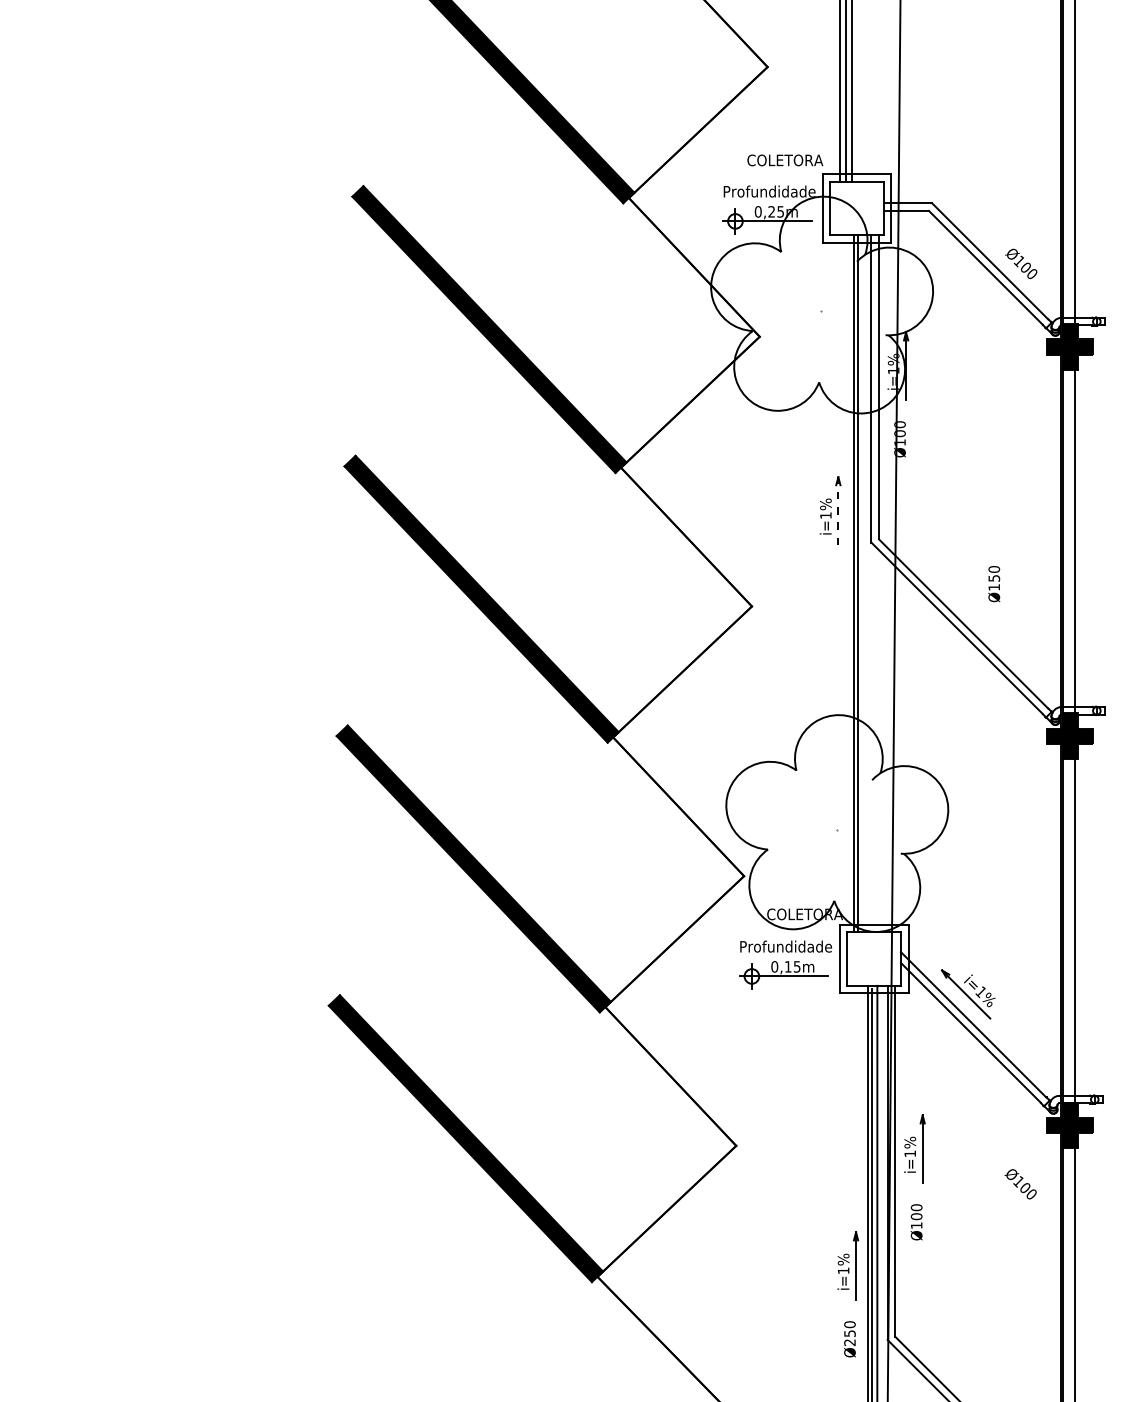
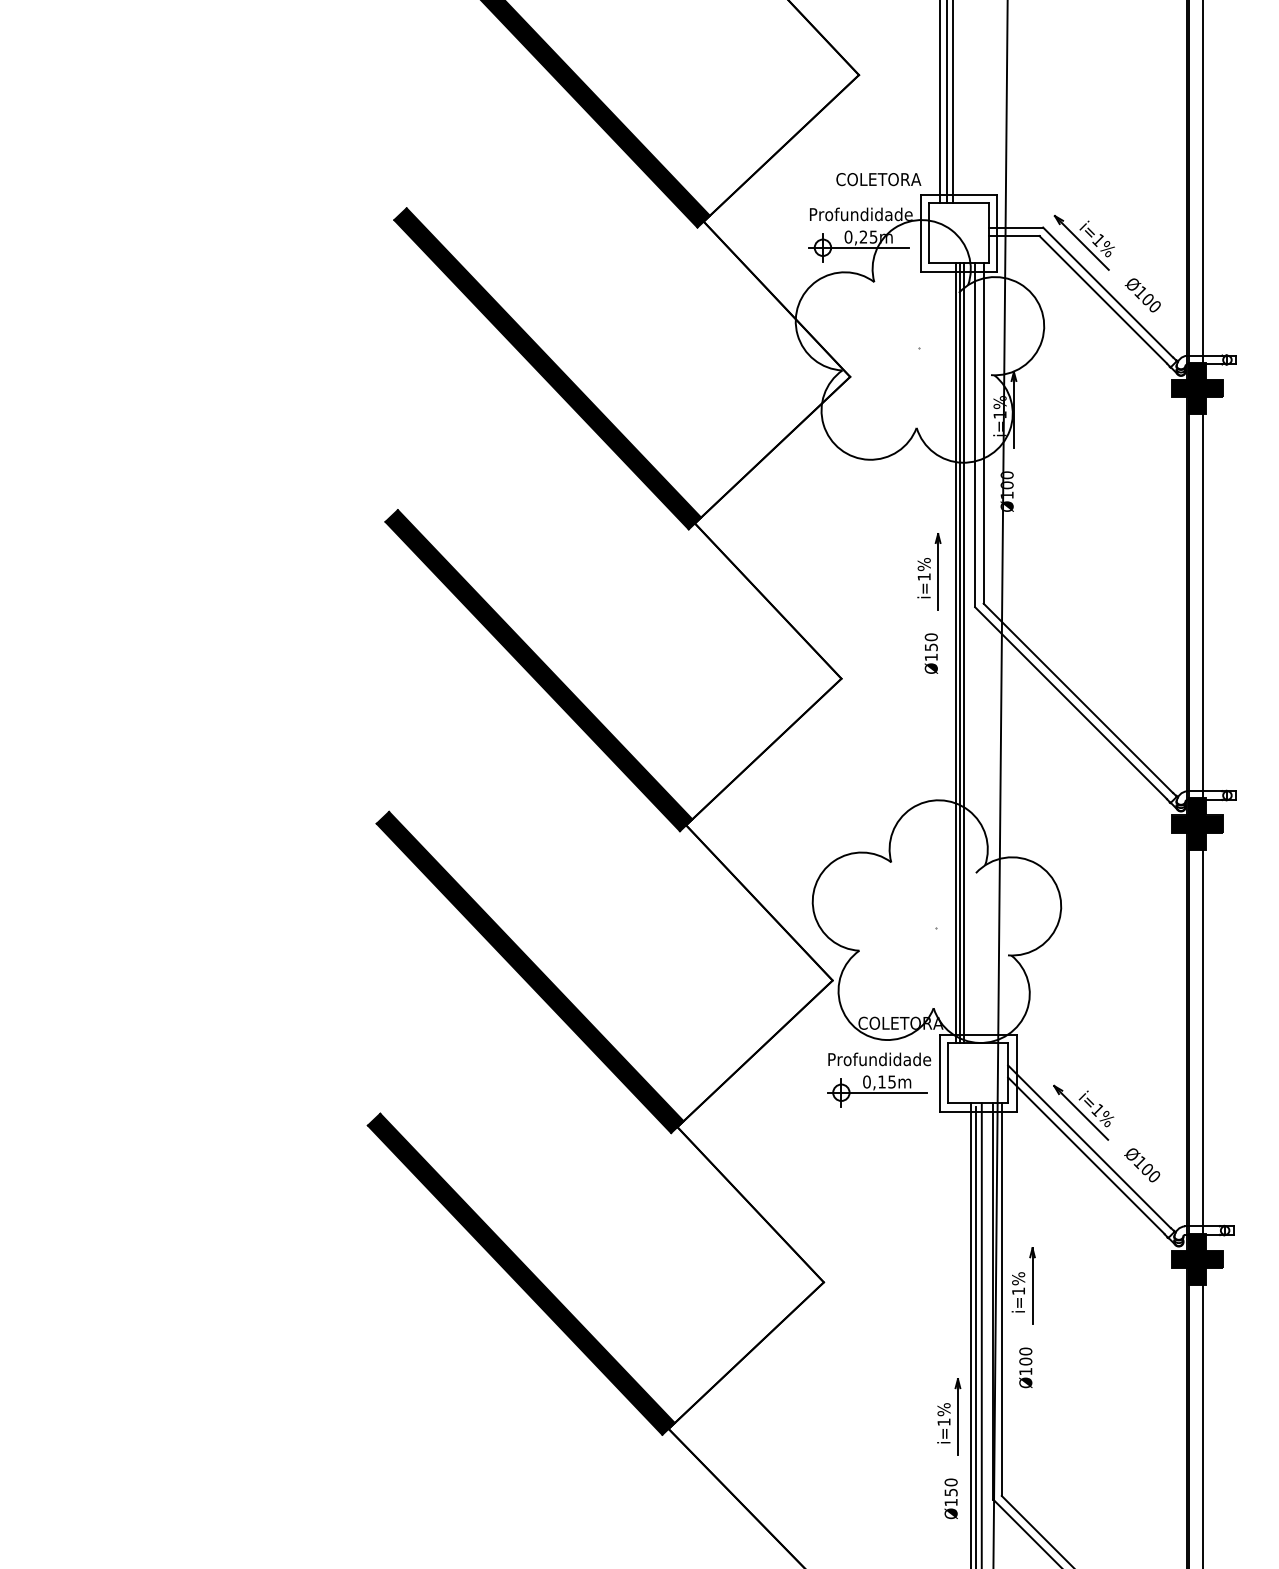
part: (968, 216) -> (1083, 242), added
line: (838, 511) -> (938, 572), dashed -> solid
line: (861, 583) -> (964, 653), added
text: (994, 584) -> (931, 654), moved
text: (1020, 1184) -> (1141, 1165), moved
text: (849, 1342) -> (950, 1502), Ø250 -> Ø150

